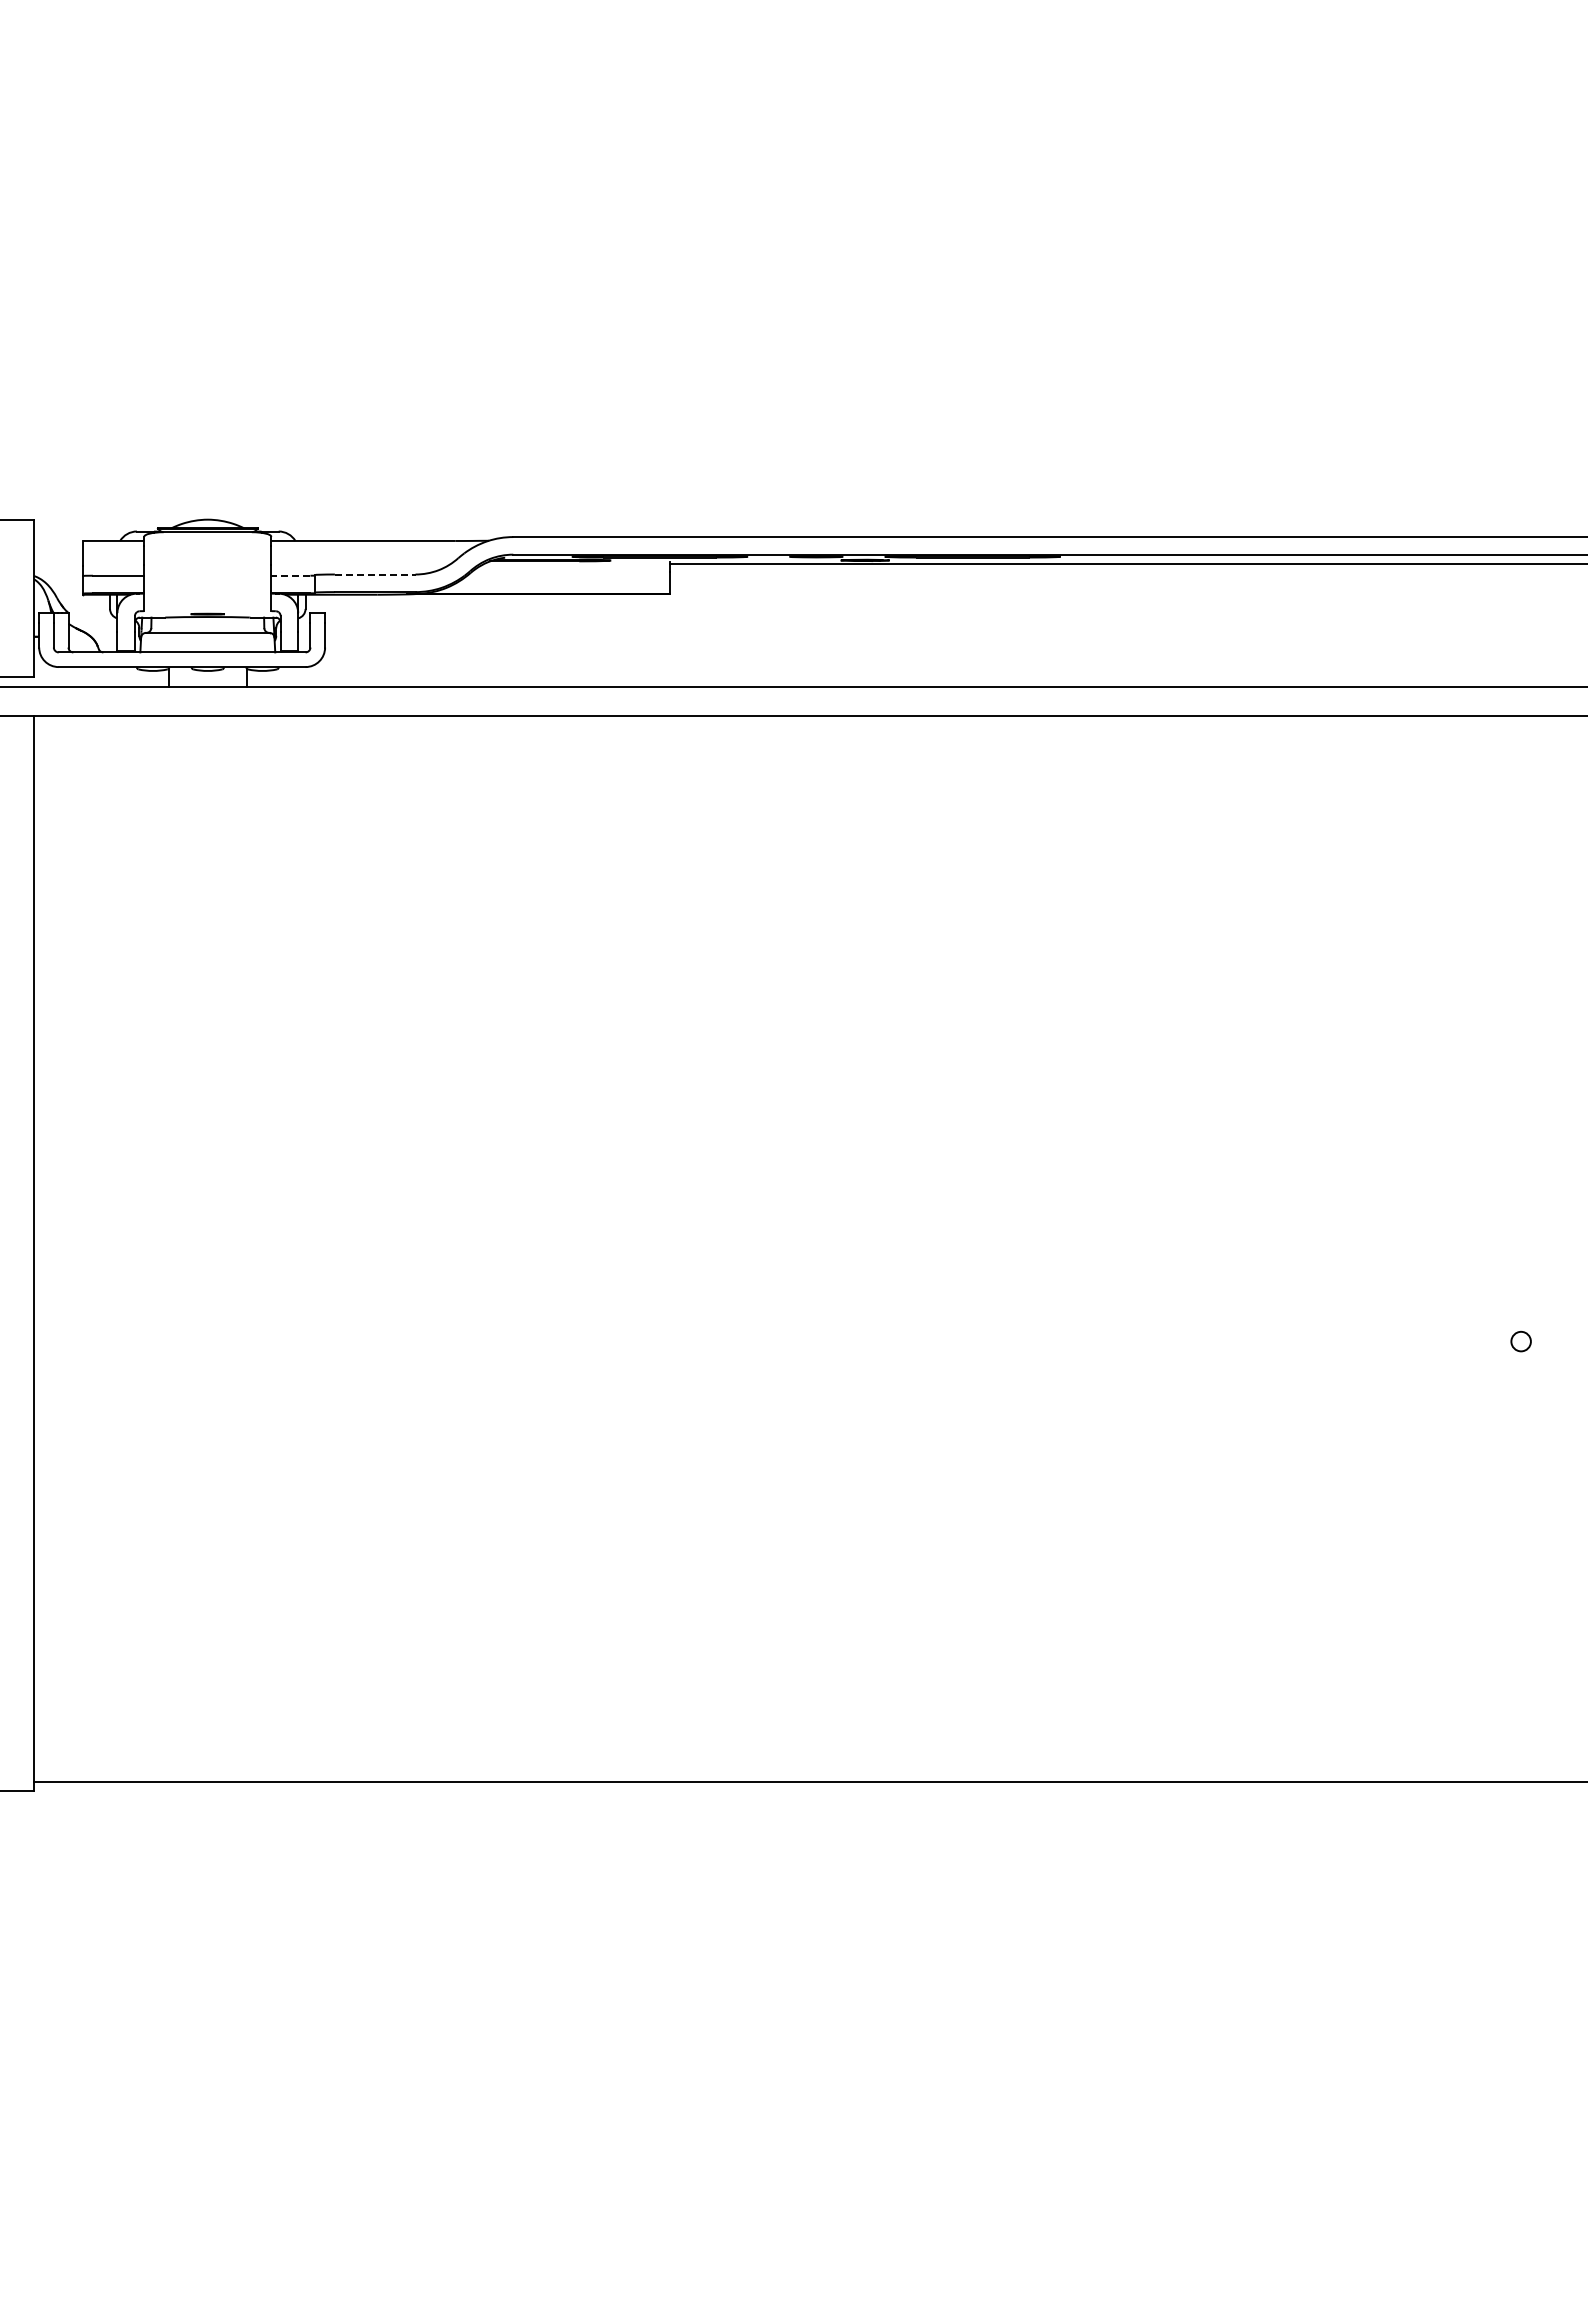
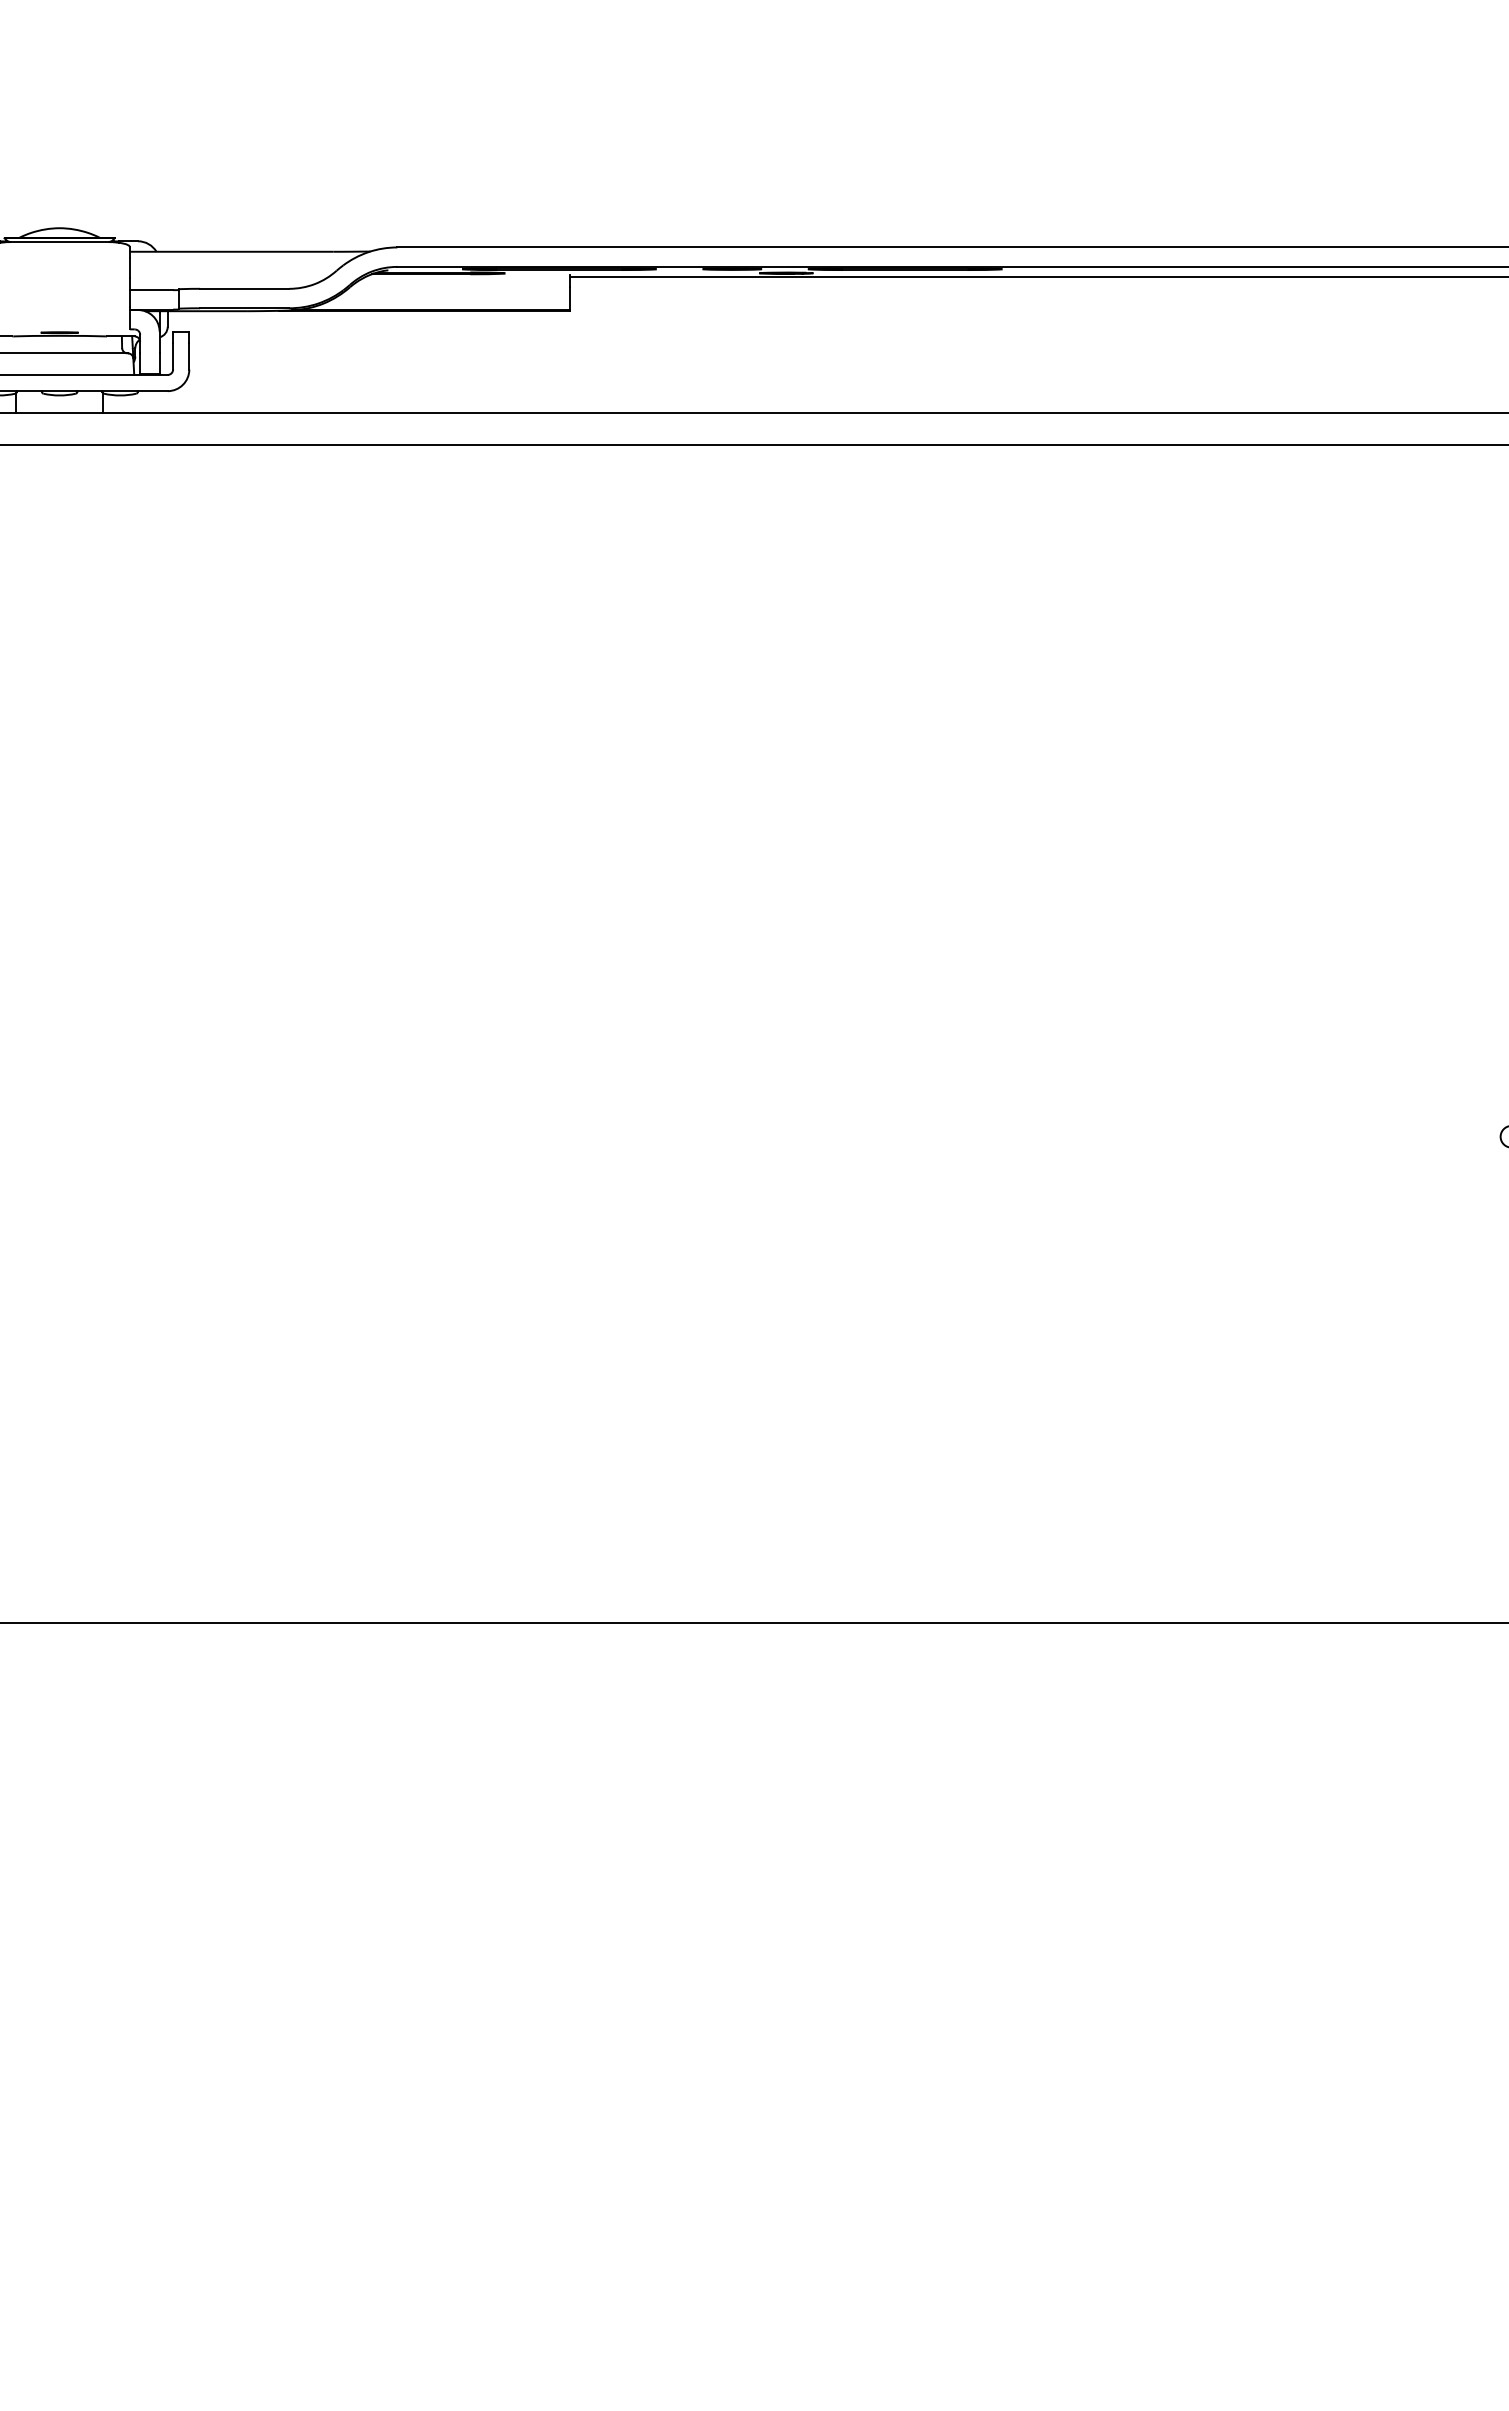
line: (375, 574) -> (245, 288), dashed -> solid
line: (290, 575) -> (151, 289), dashed -> solid

